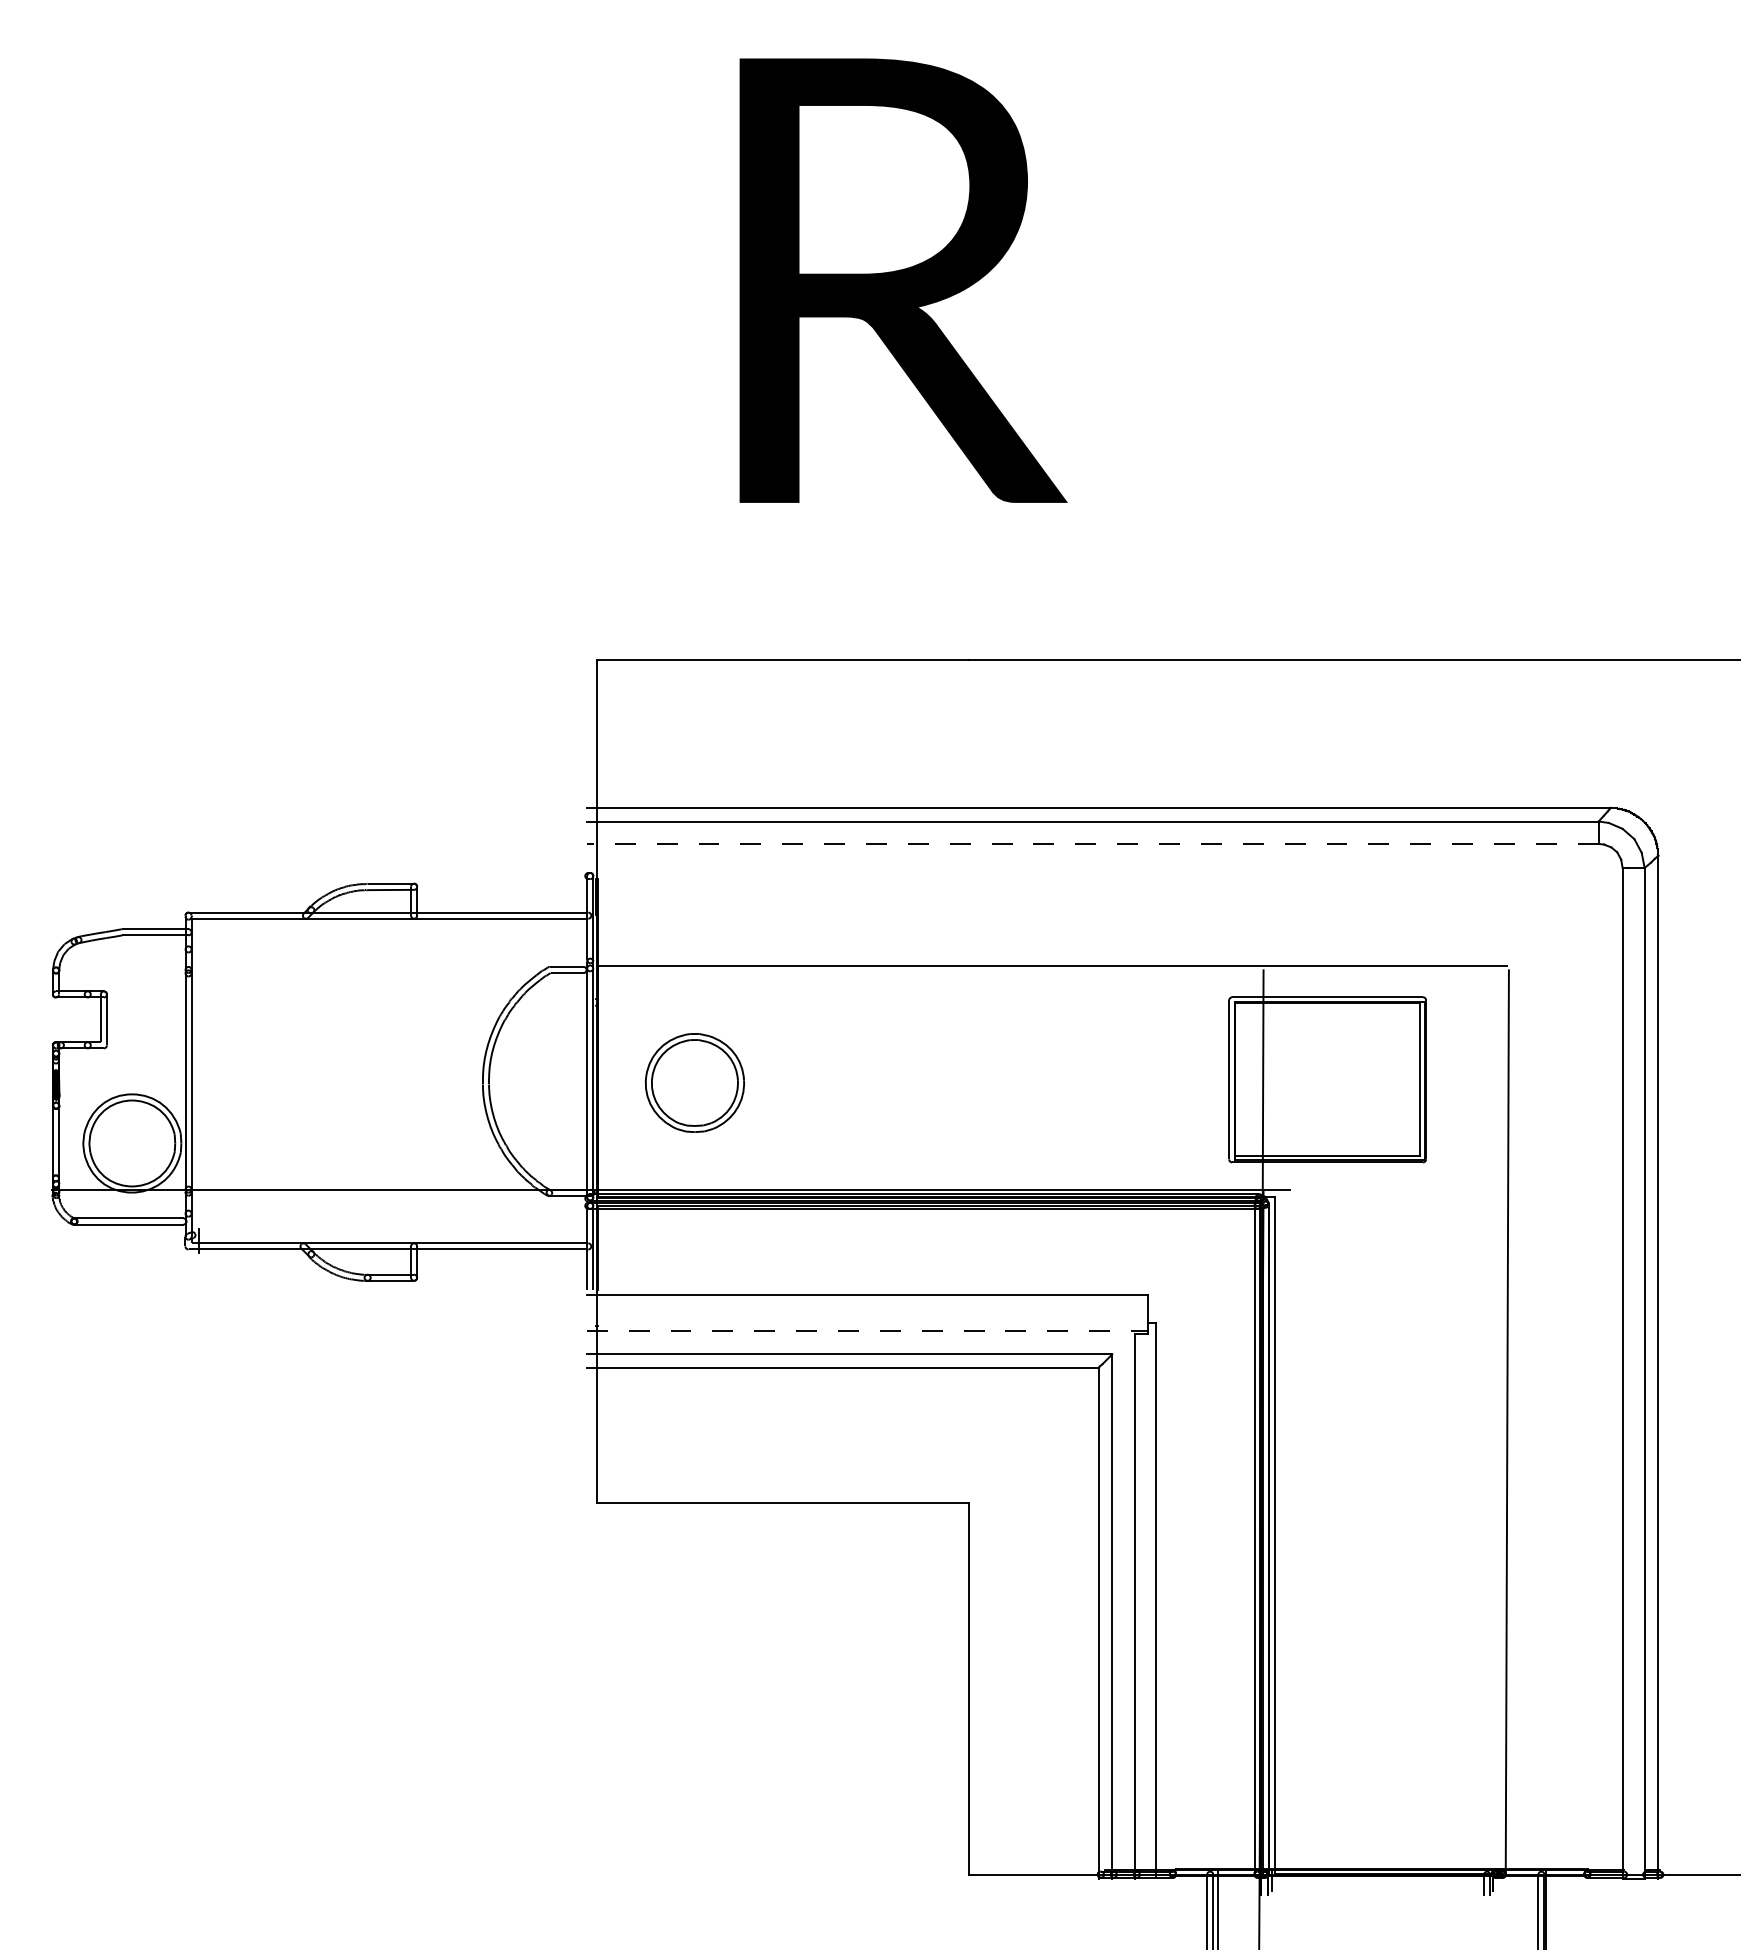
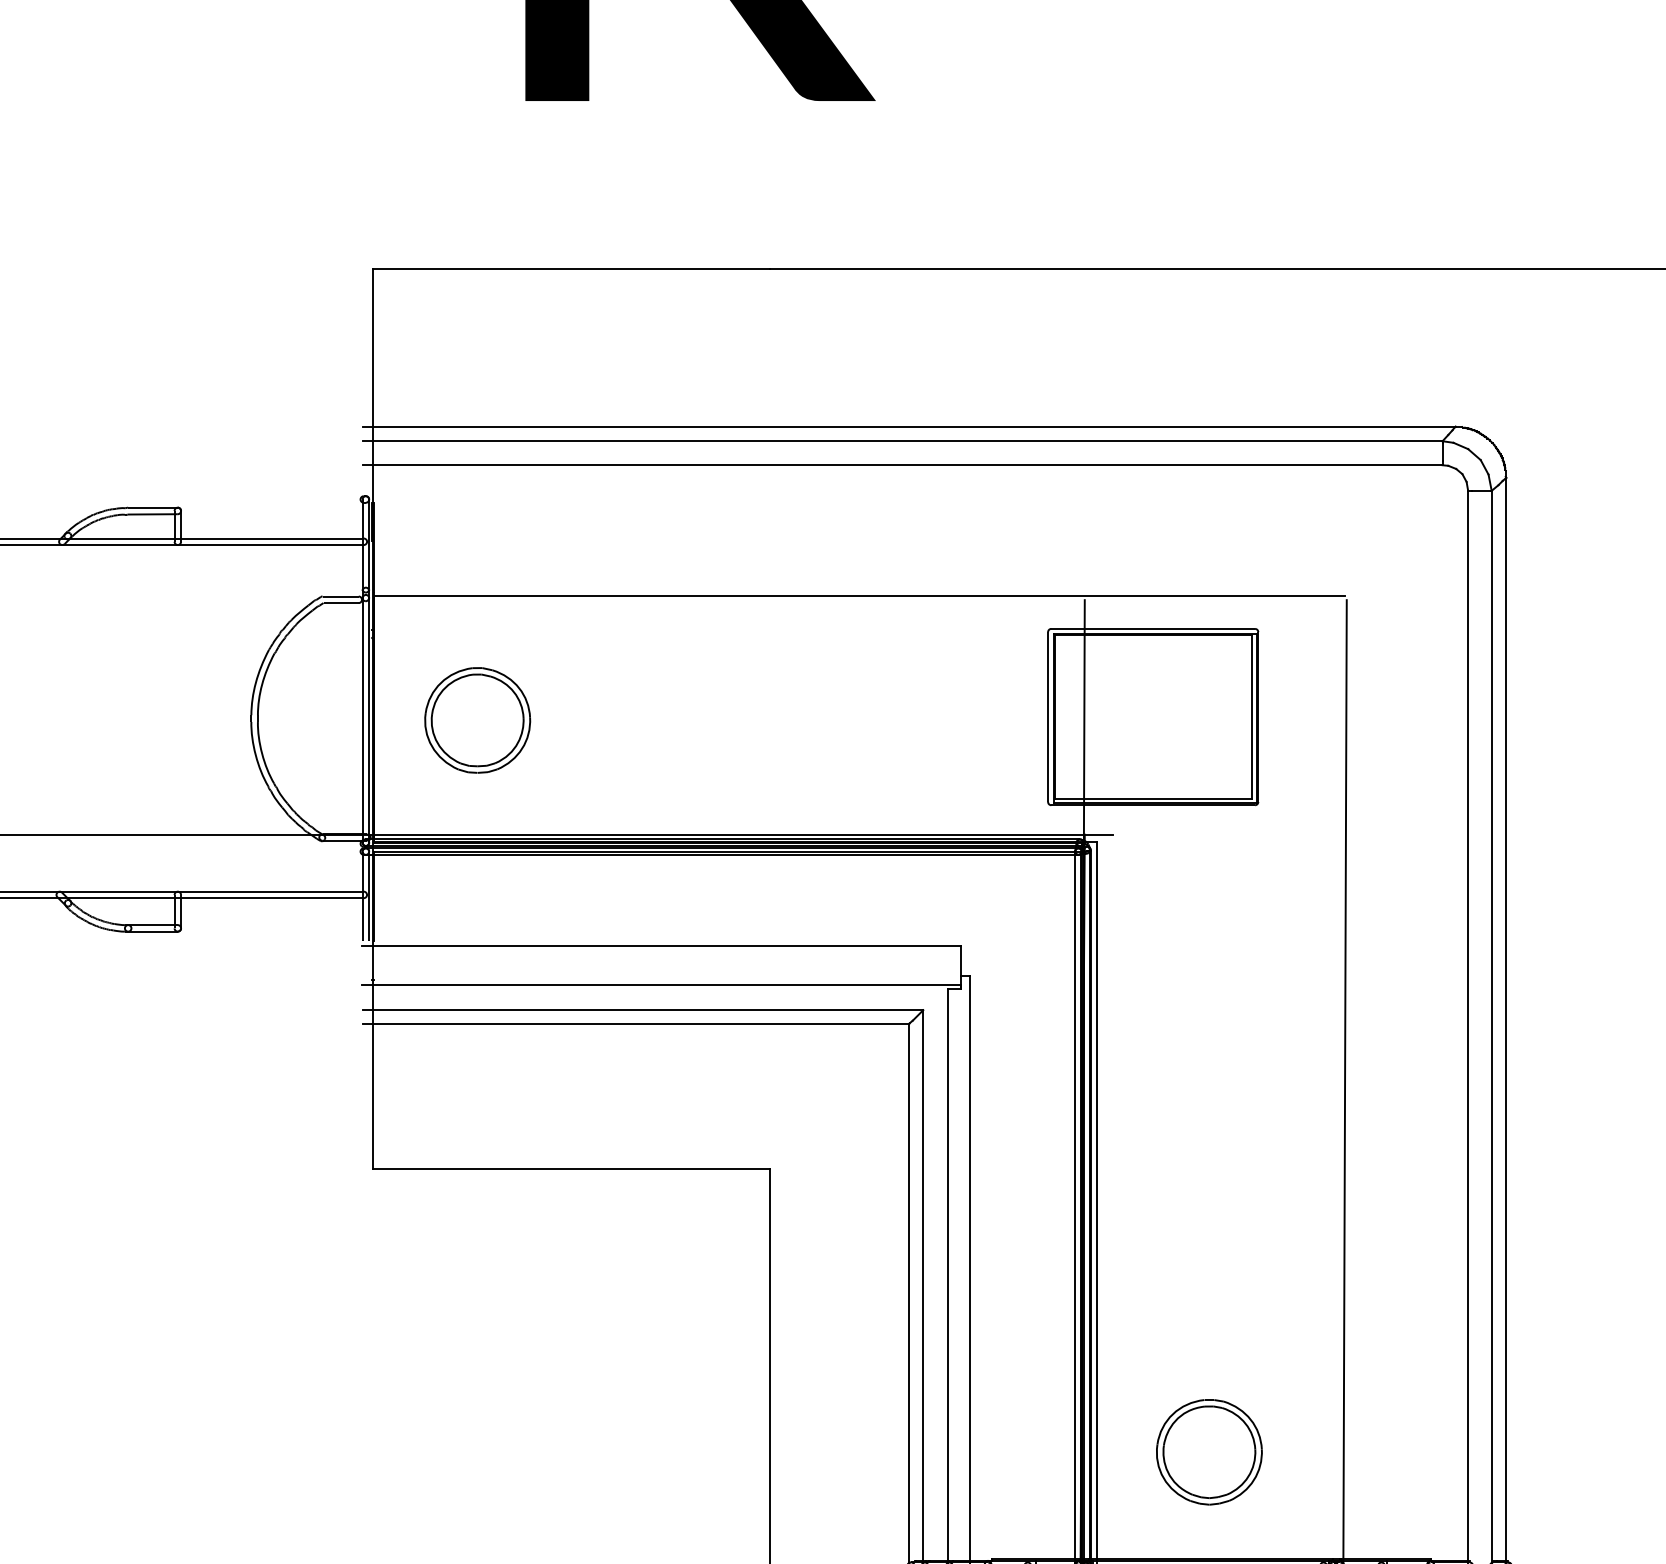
line: (1093, 844) -> (903, 465), dashed -> solid
line: (867, 1330) -> (661, 984), dashed -> solid
part: (1380, 1768) -> (1209, 1452), added

